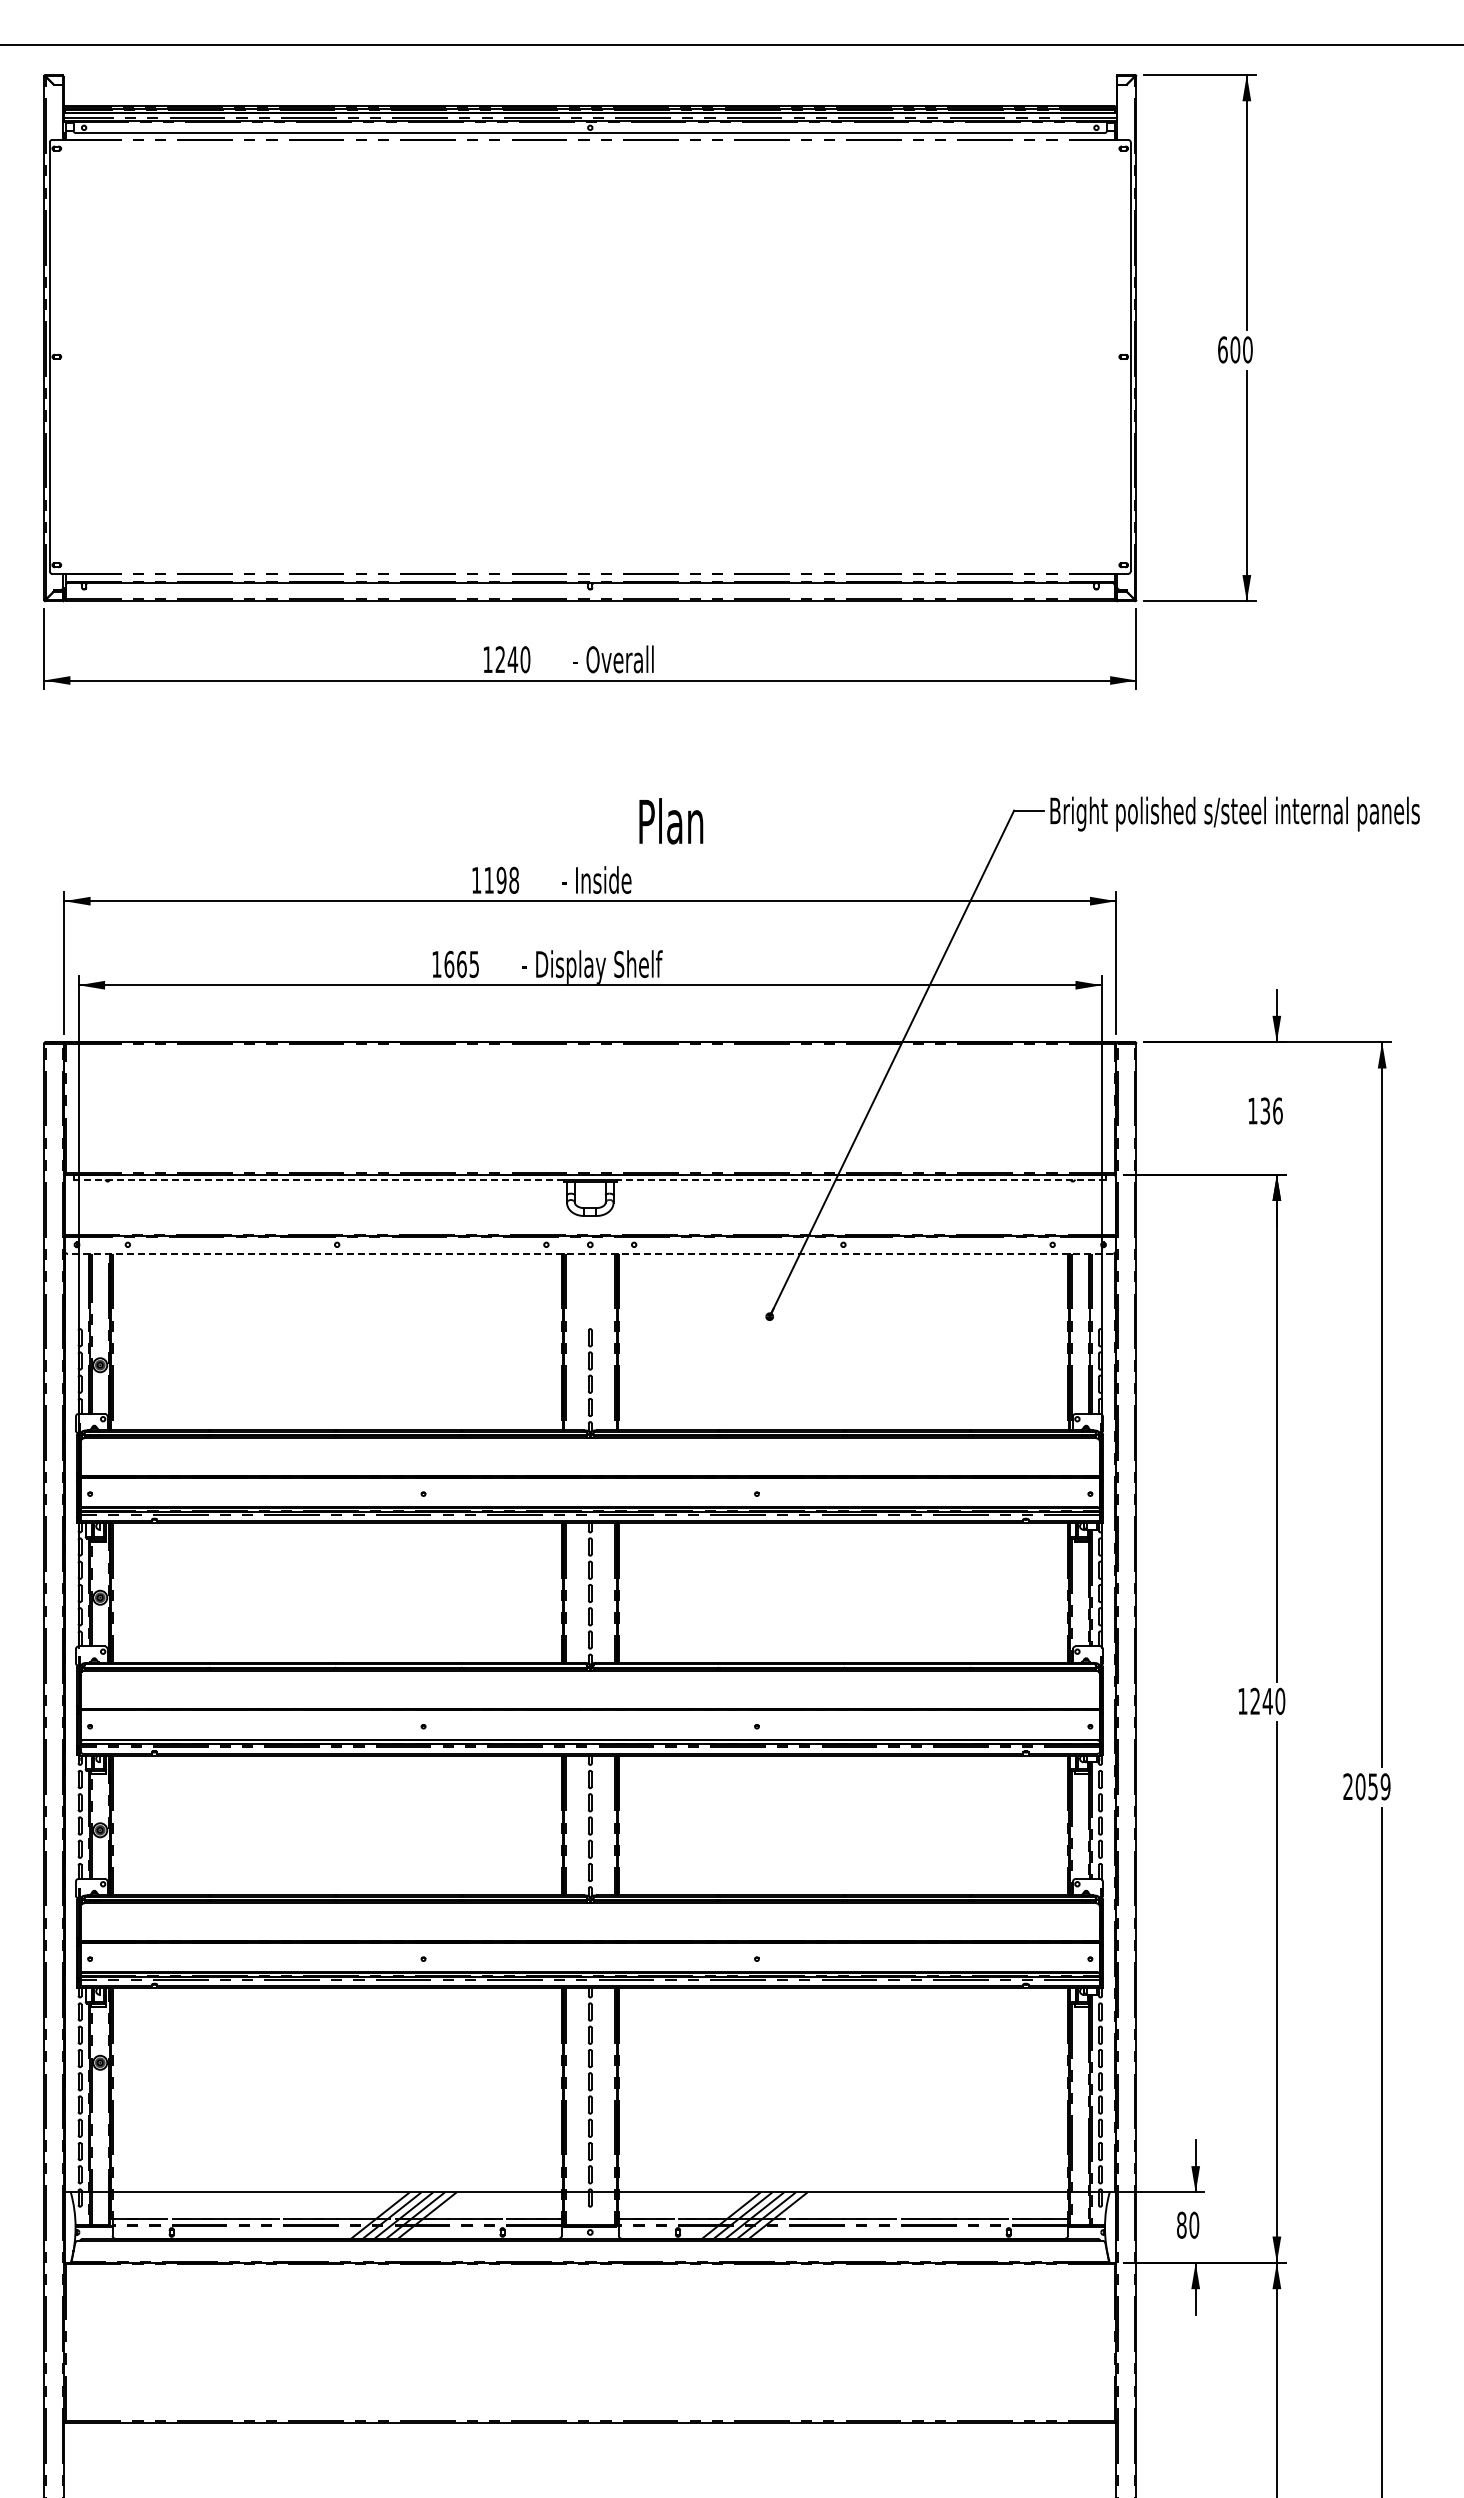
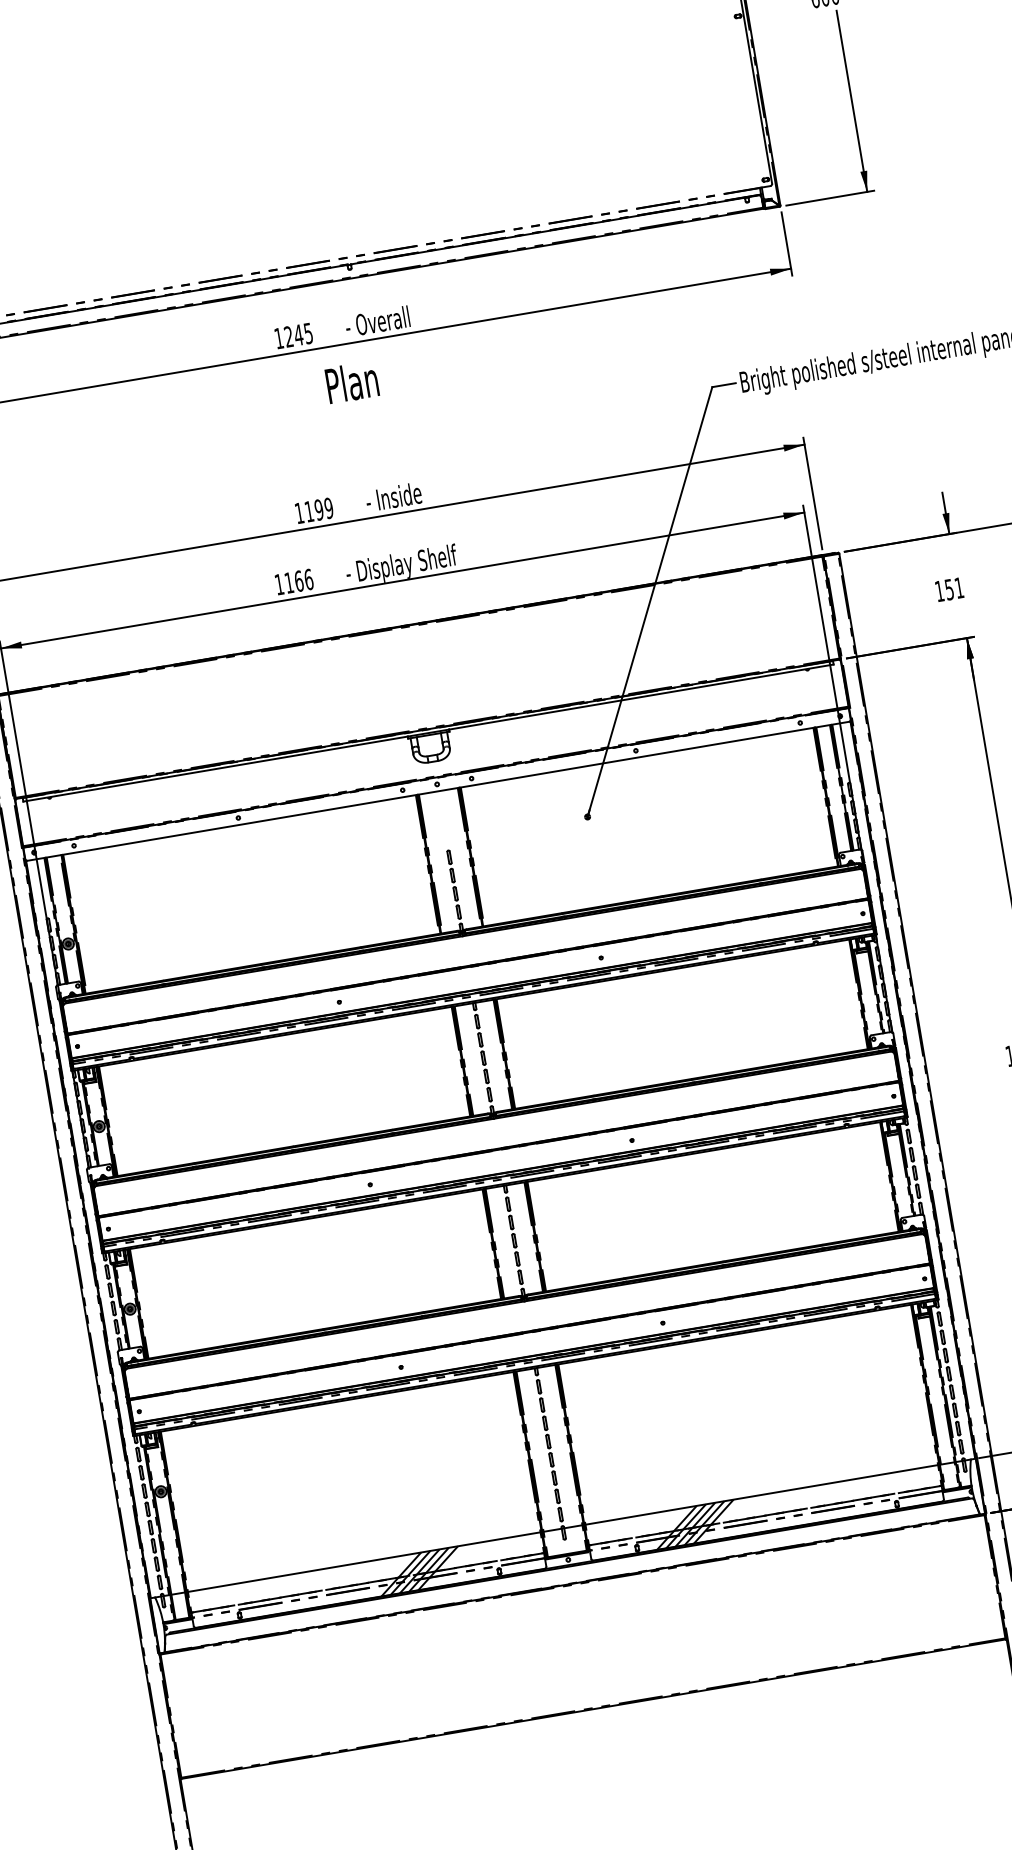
text: (525, 659) -> (308, 333), 1240 -> 1245
text: (671, 821) -> (352, 382), moved
text: (514, 880) -> (329, 508), 1198 -> 1199
text: (461, 964) -> (298, 581), 1665 -> 1166
text: (1271, 1110) -> (954, 588), 136 -> 151
line: (319, 1179) -> (215, 769), dashed -> solid
line: (861, 1179) -> (641, 697), dashed -> solid
line: (590, 1253) -> (438, 791), dashed -> solid

